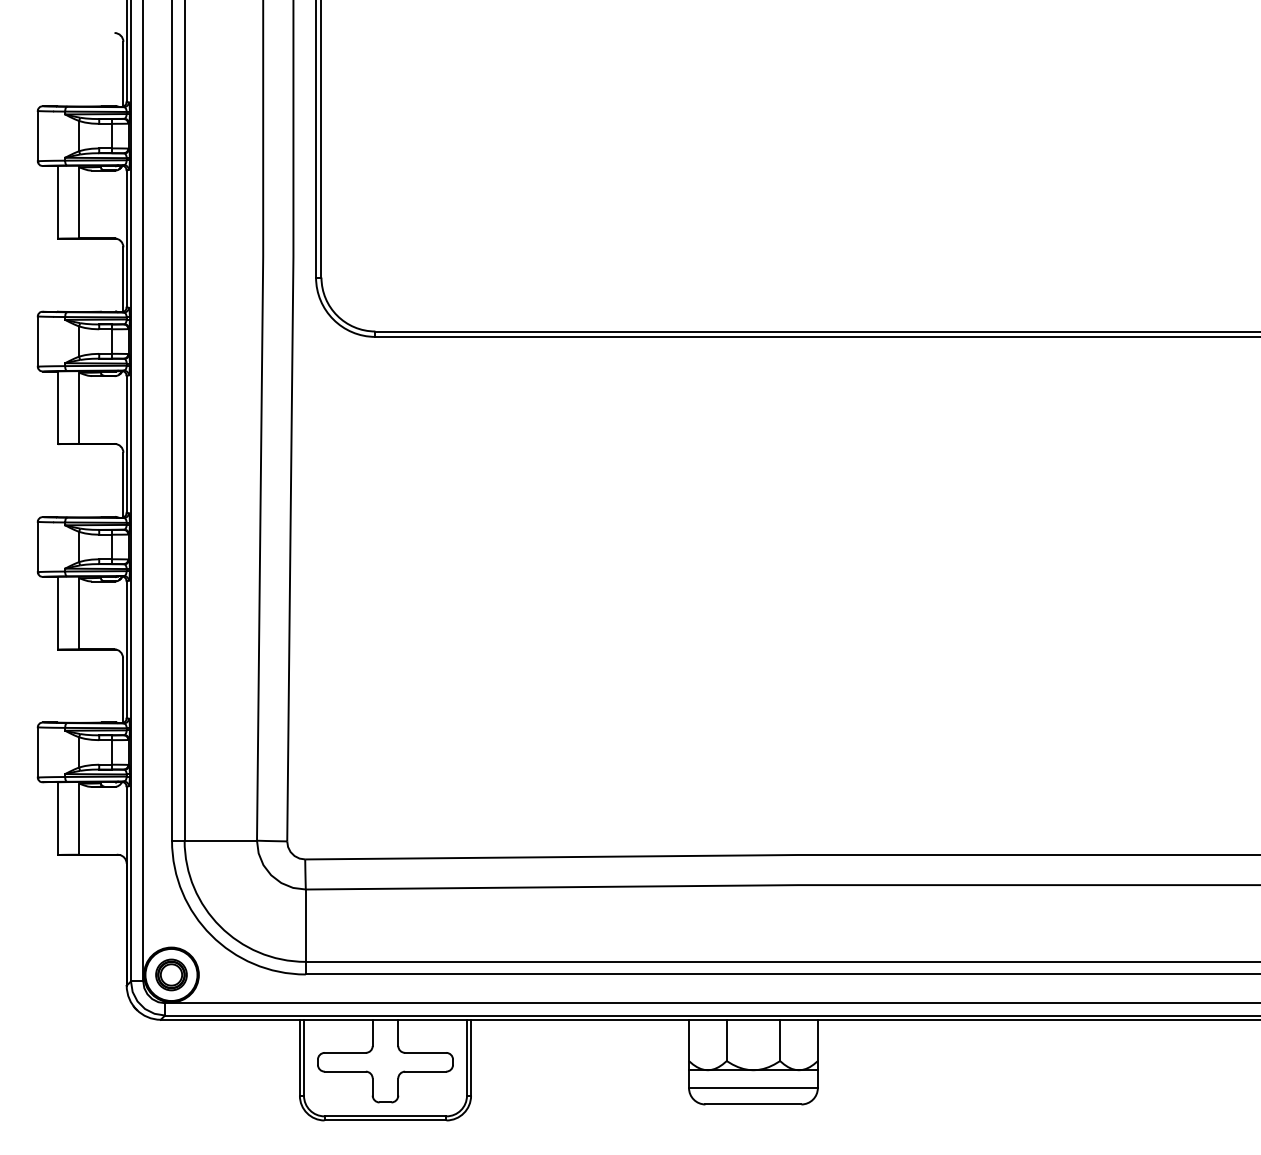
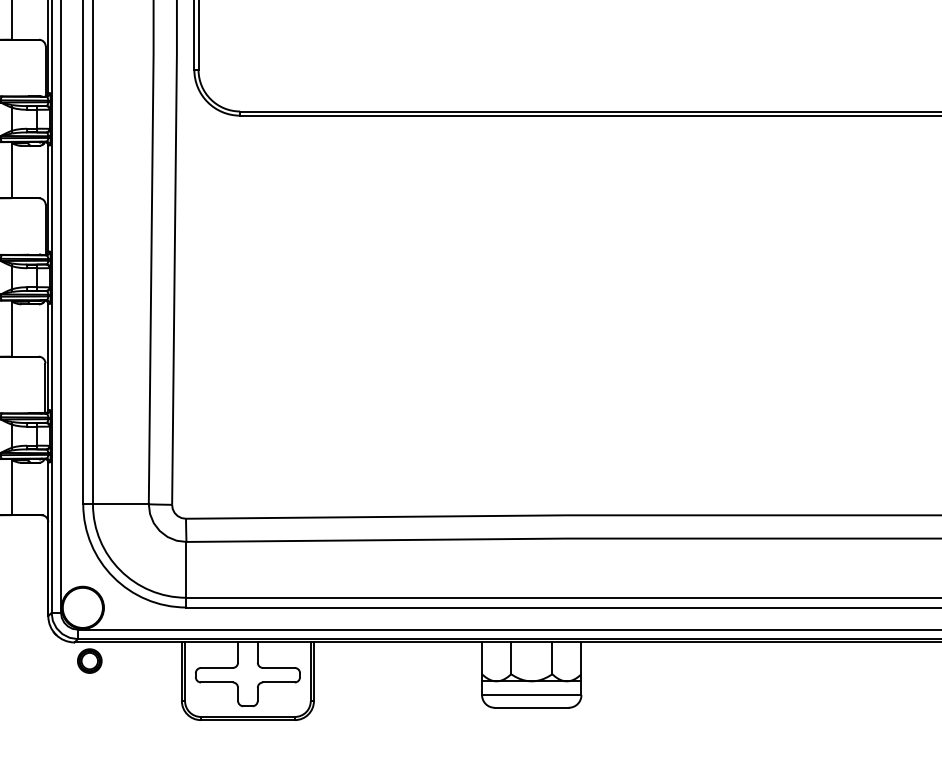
part: (171, 974) -> (89, 660), moved

